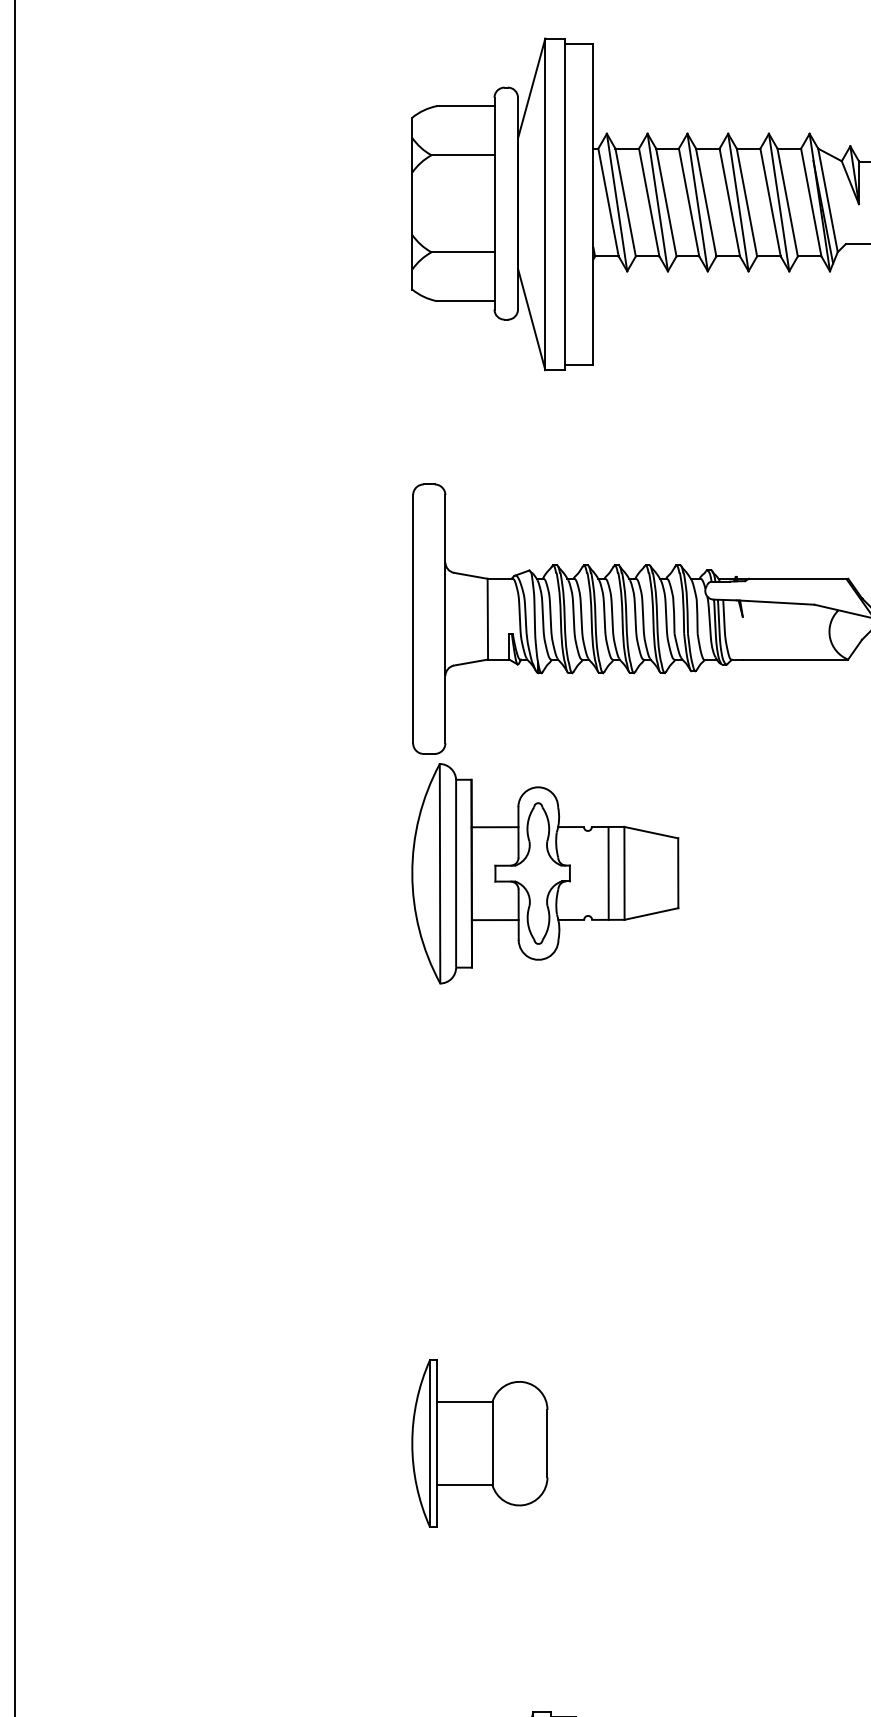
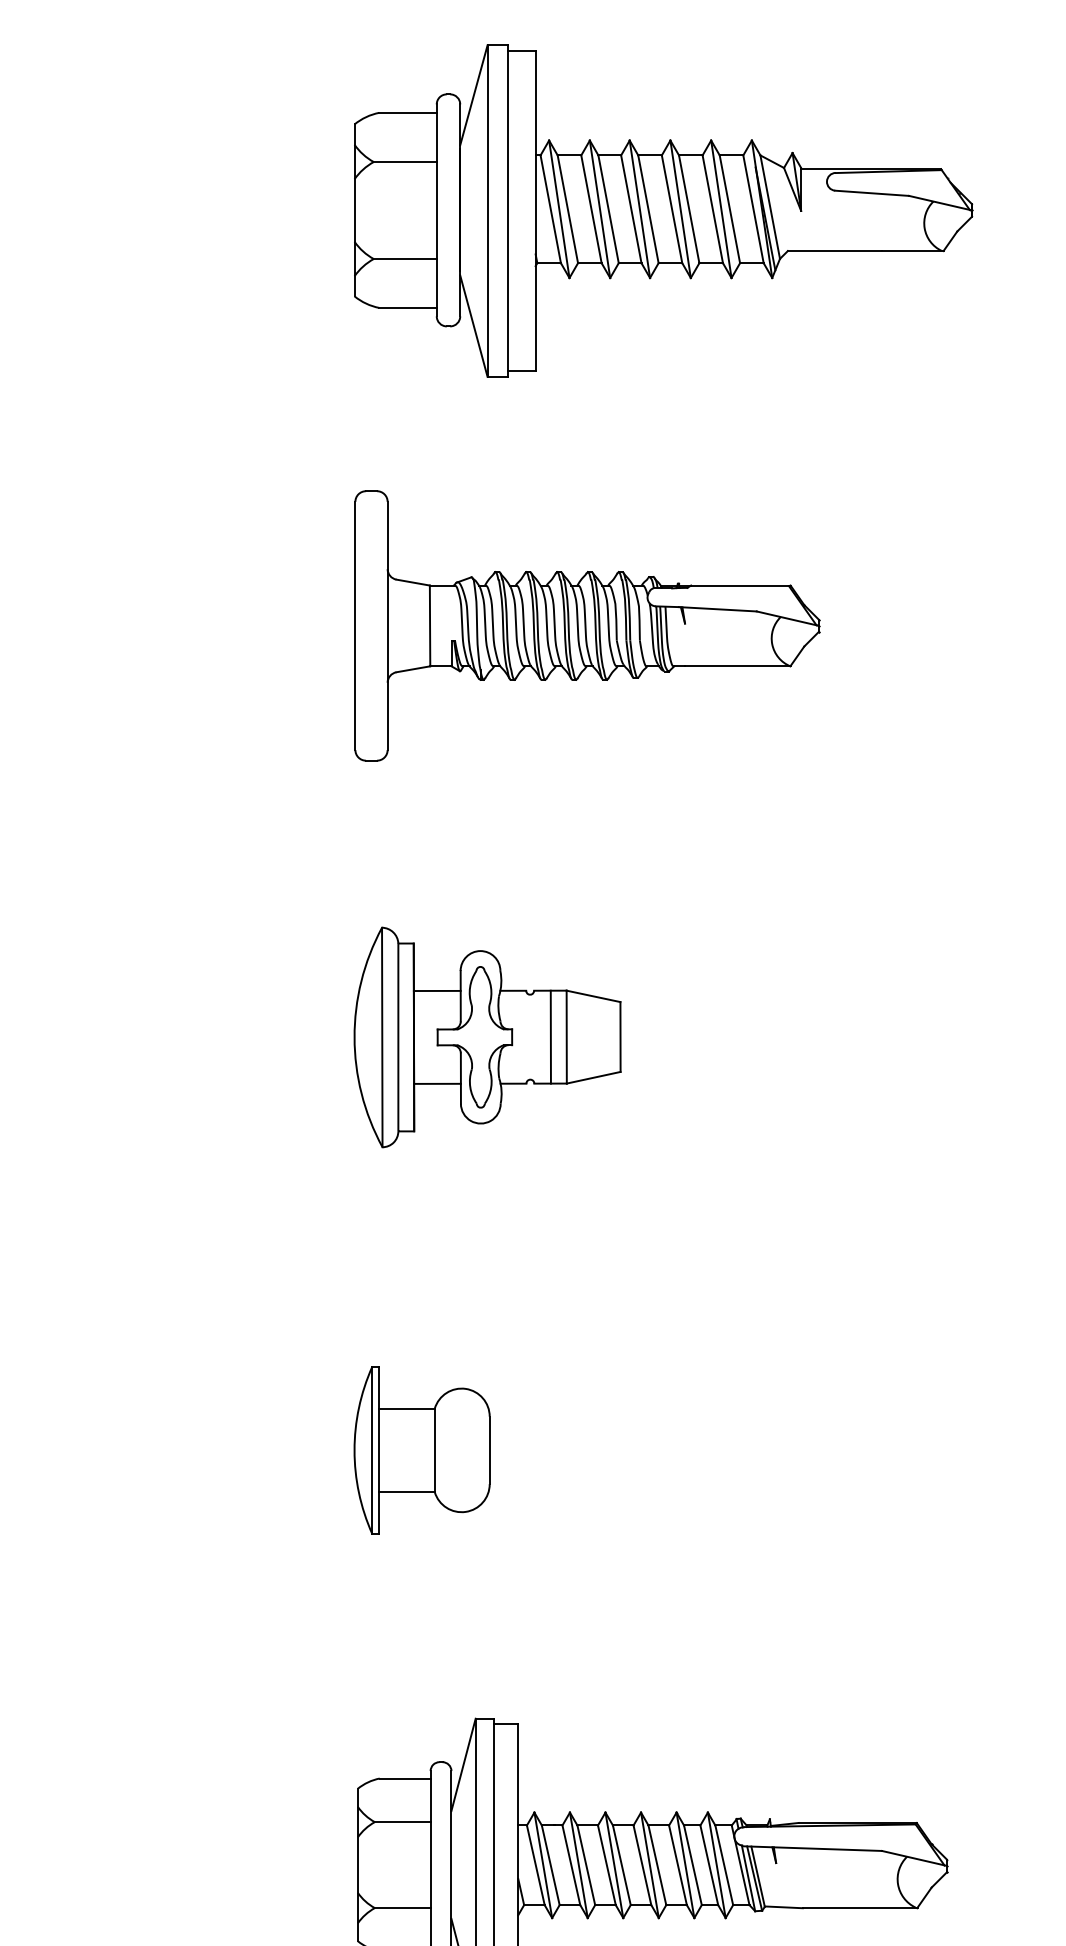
part: (545, 873) -> (487, 1037), moved

